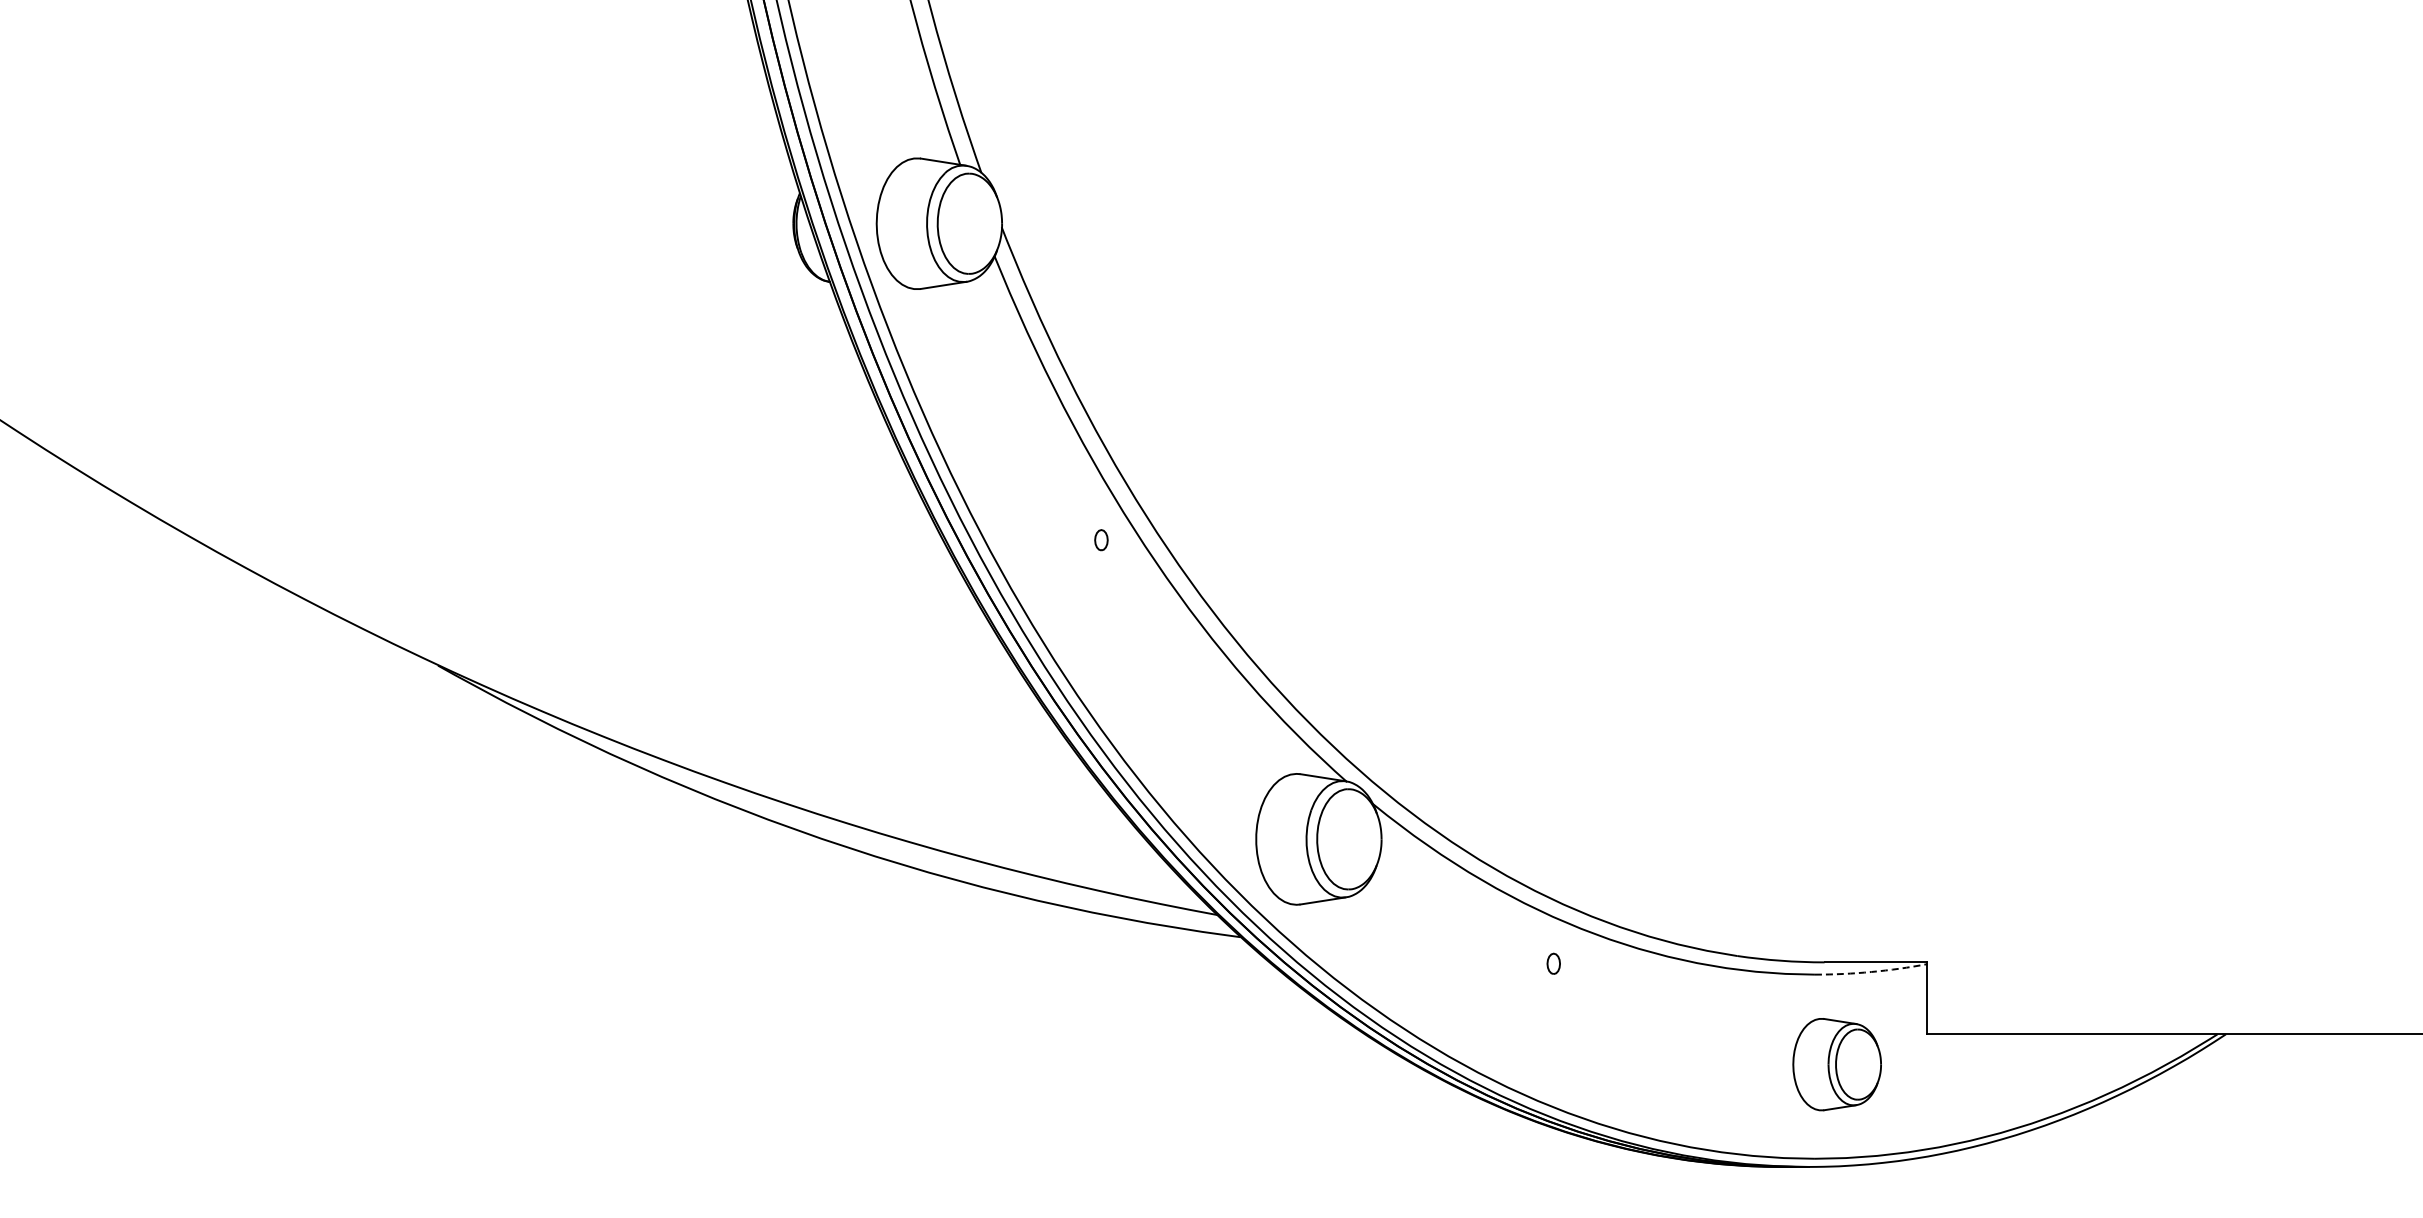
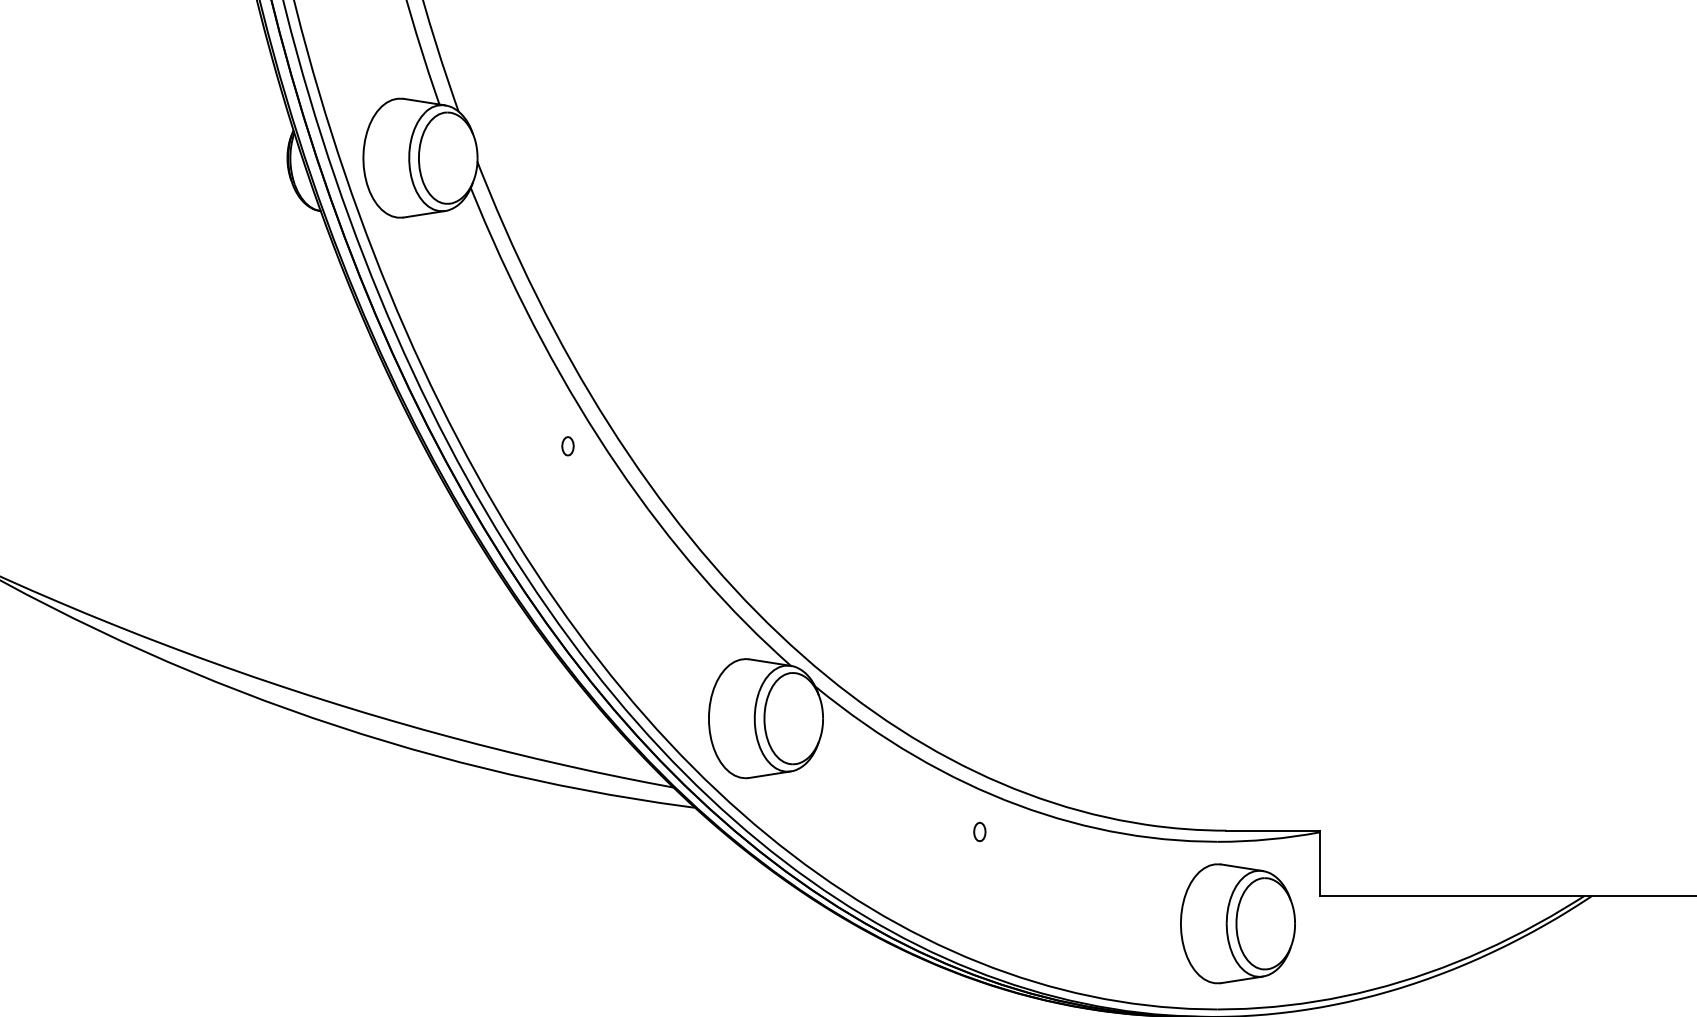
arc: (1871, 972) -> (1269, 839), dashed -> solid
part: (1836, 1064) -> (1237, 923), size x1.43

